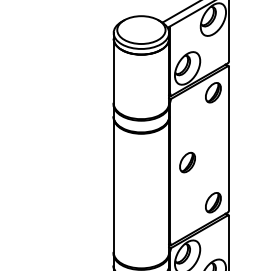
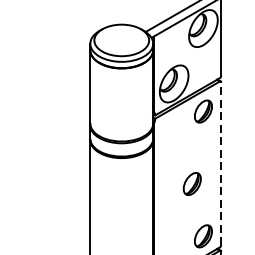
line: (229, 138) -> (221, 163), solid -> dashed
part: (187, 162) -> (192, 183), moved

